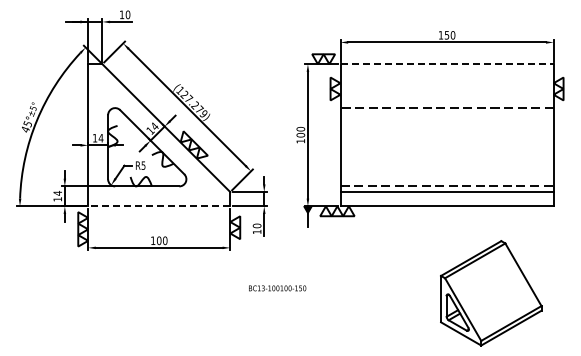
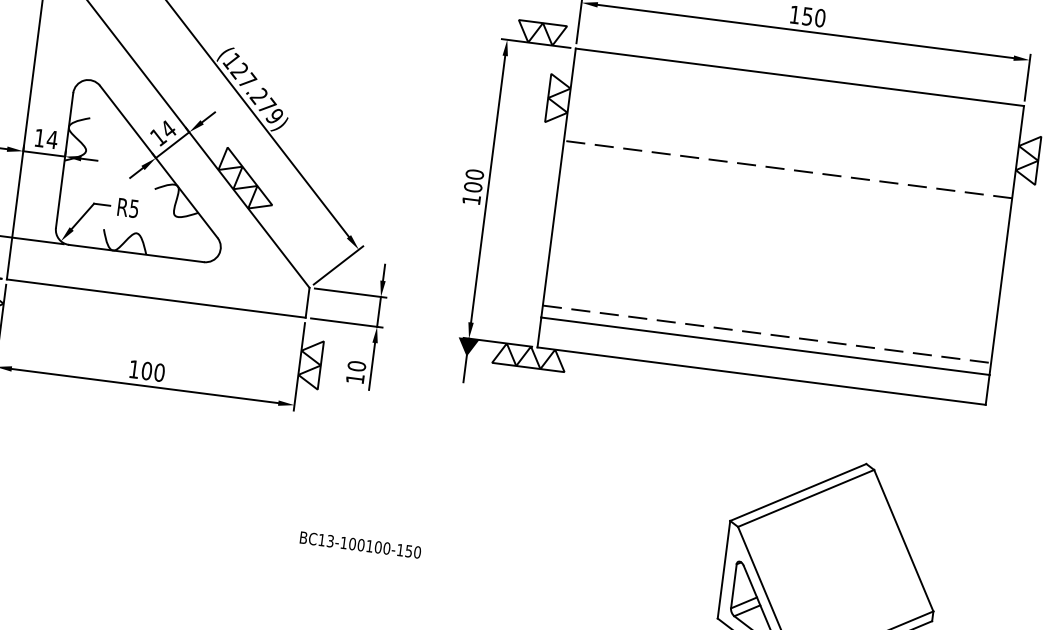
line: (447, 64) -> (800, 77), dashed -> solid
line: (158, 206) -> (154, 298), dashed -> solid
text: (277, 288) -> (360, 545), moved

